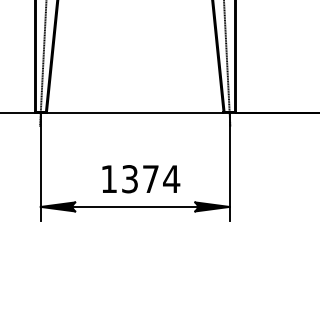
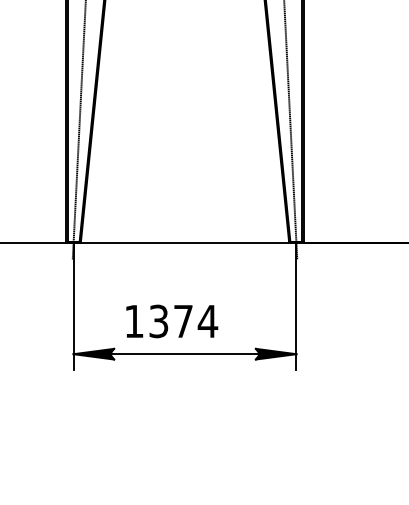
text: (141, 179) -> (172, 321), moved

